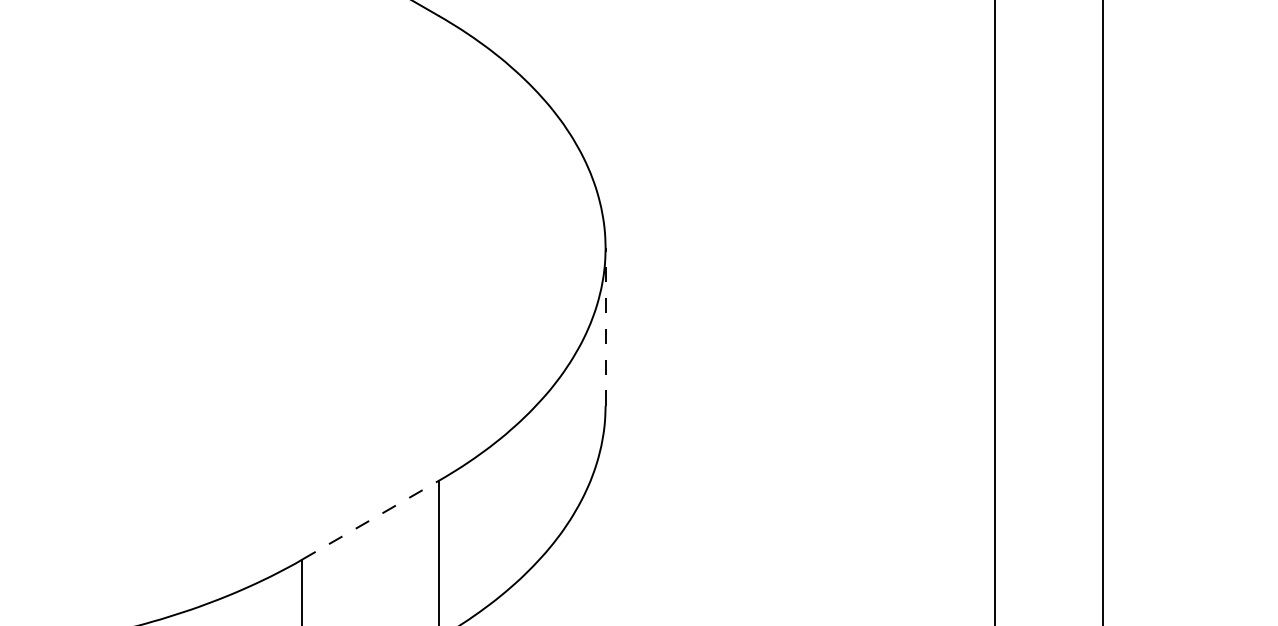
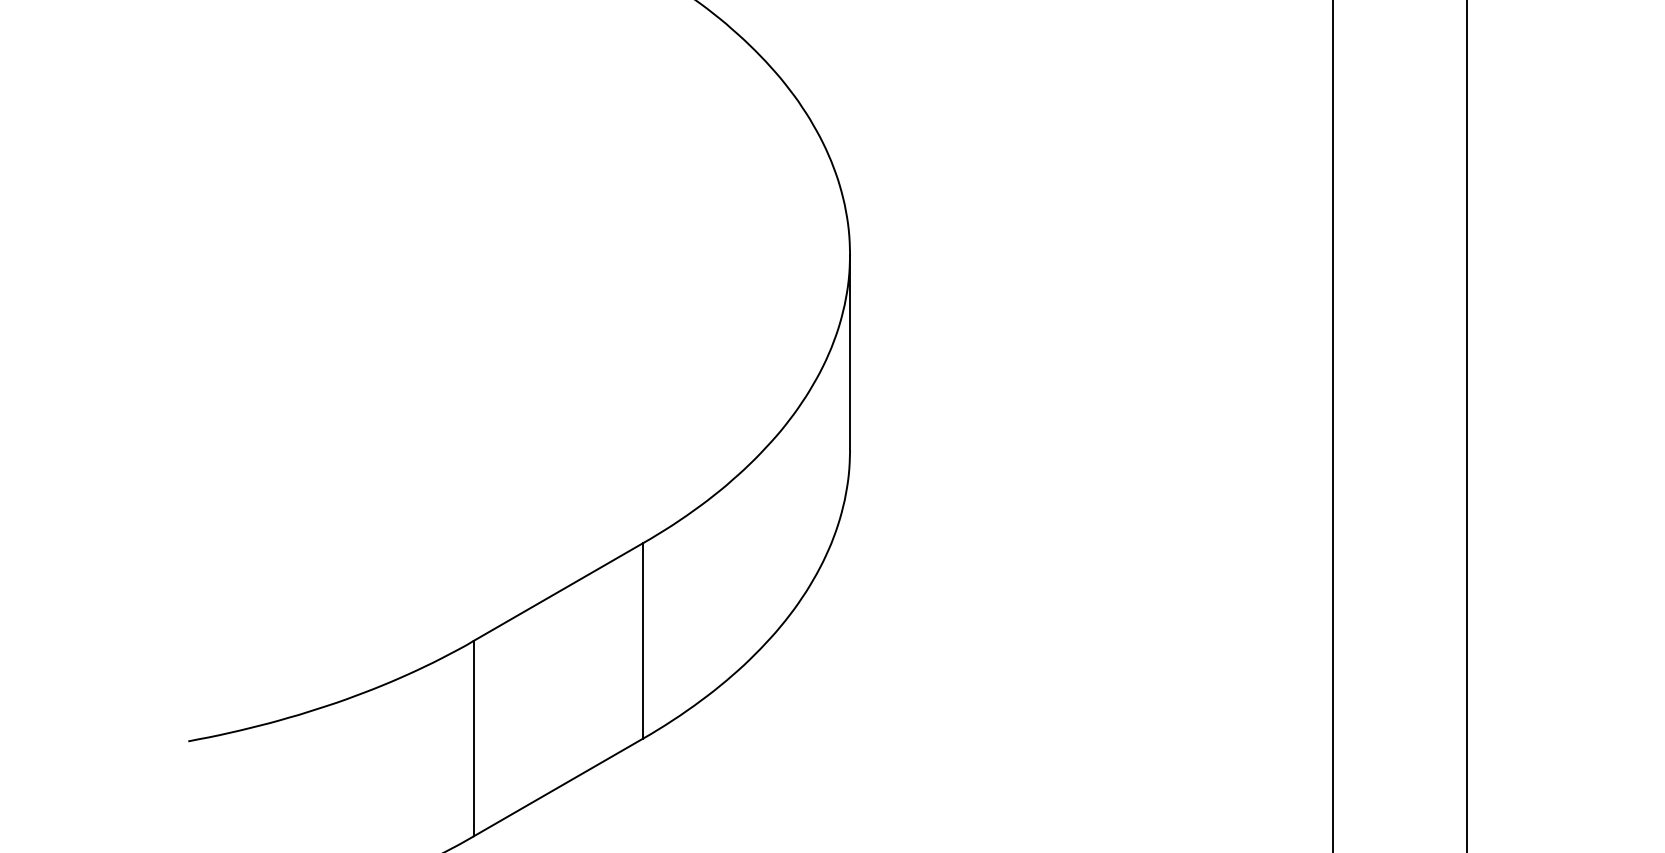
line: (605, 327) -> (850, 352), dashed -> solid
line: (370, 520) -> (558, 592), dashed -> solid

